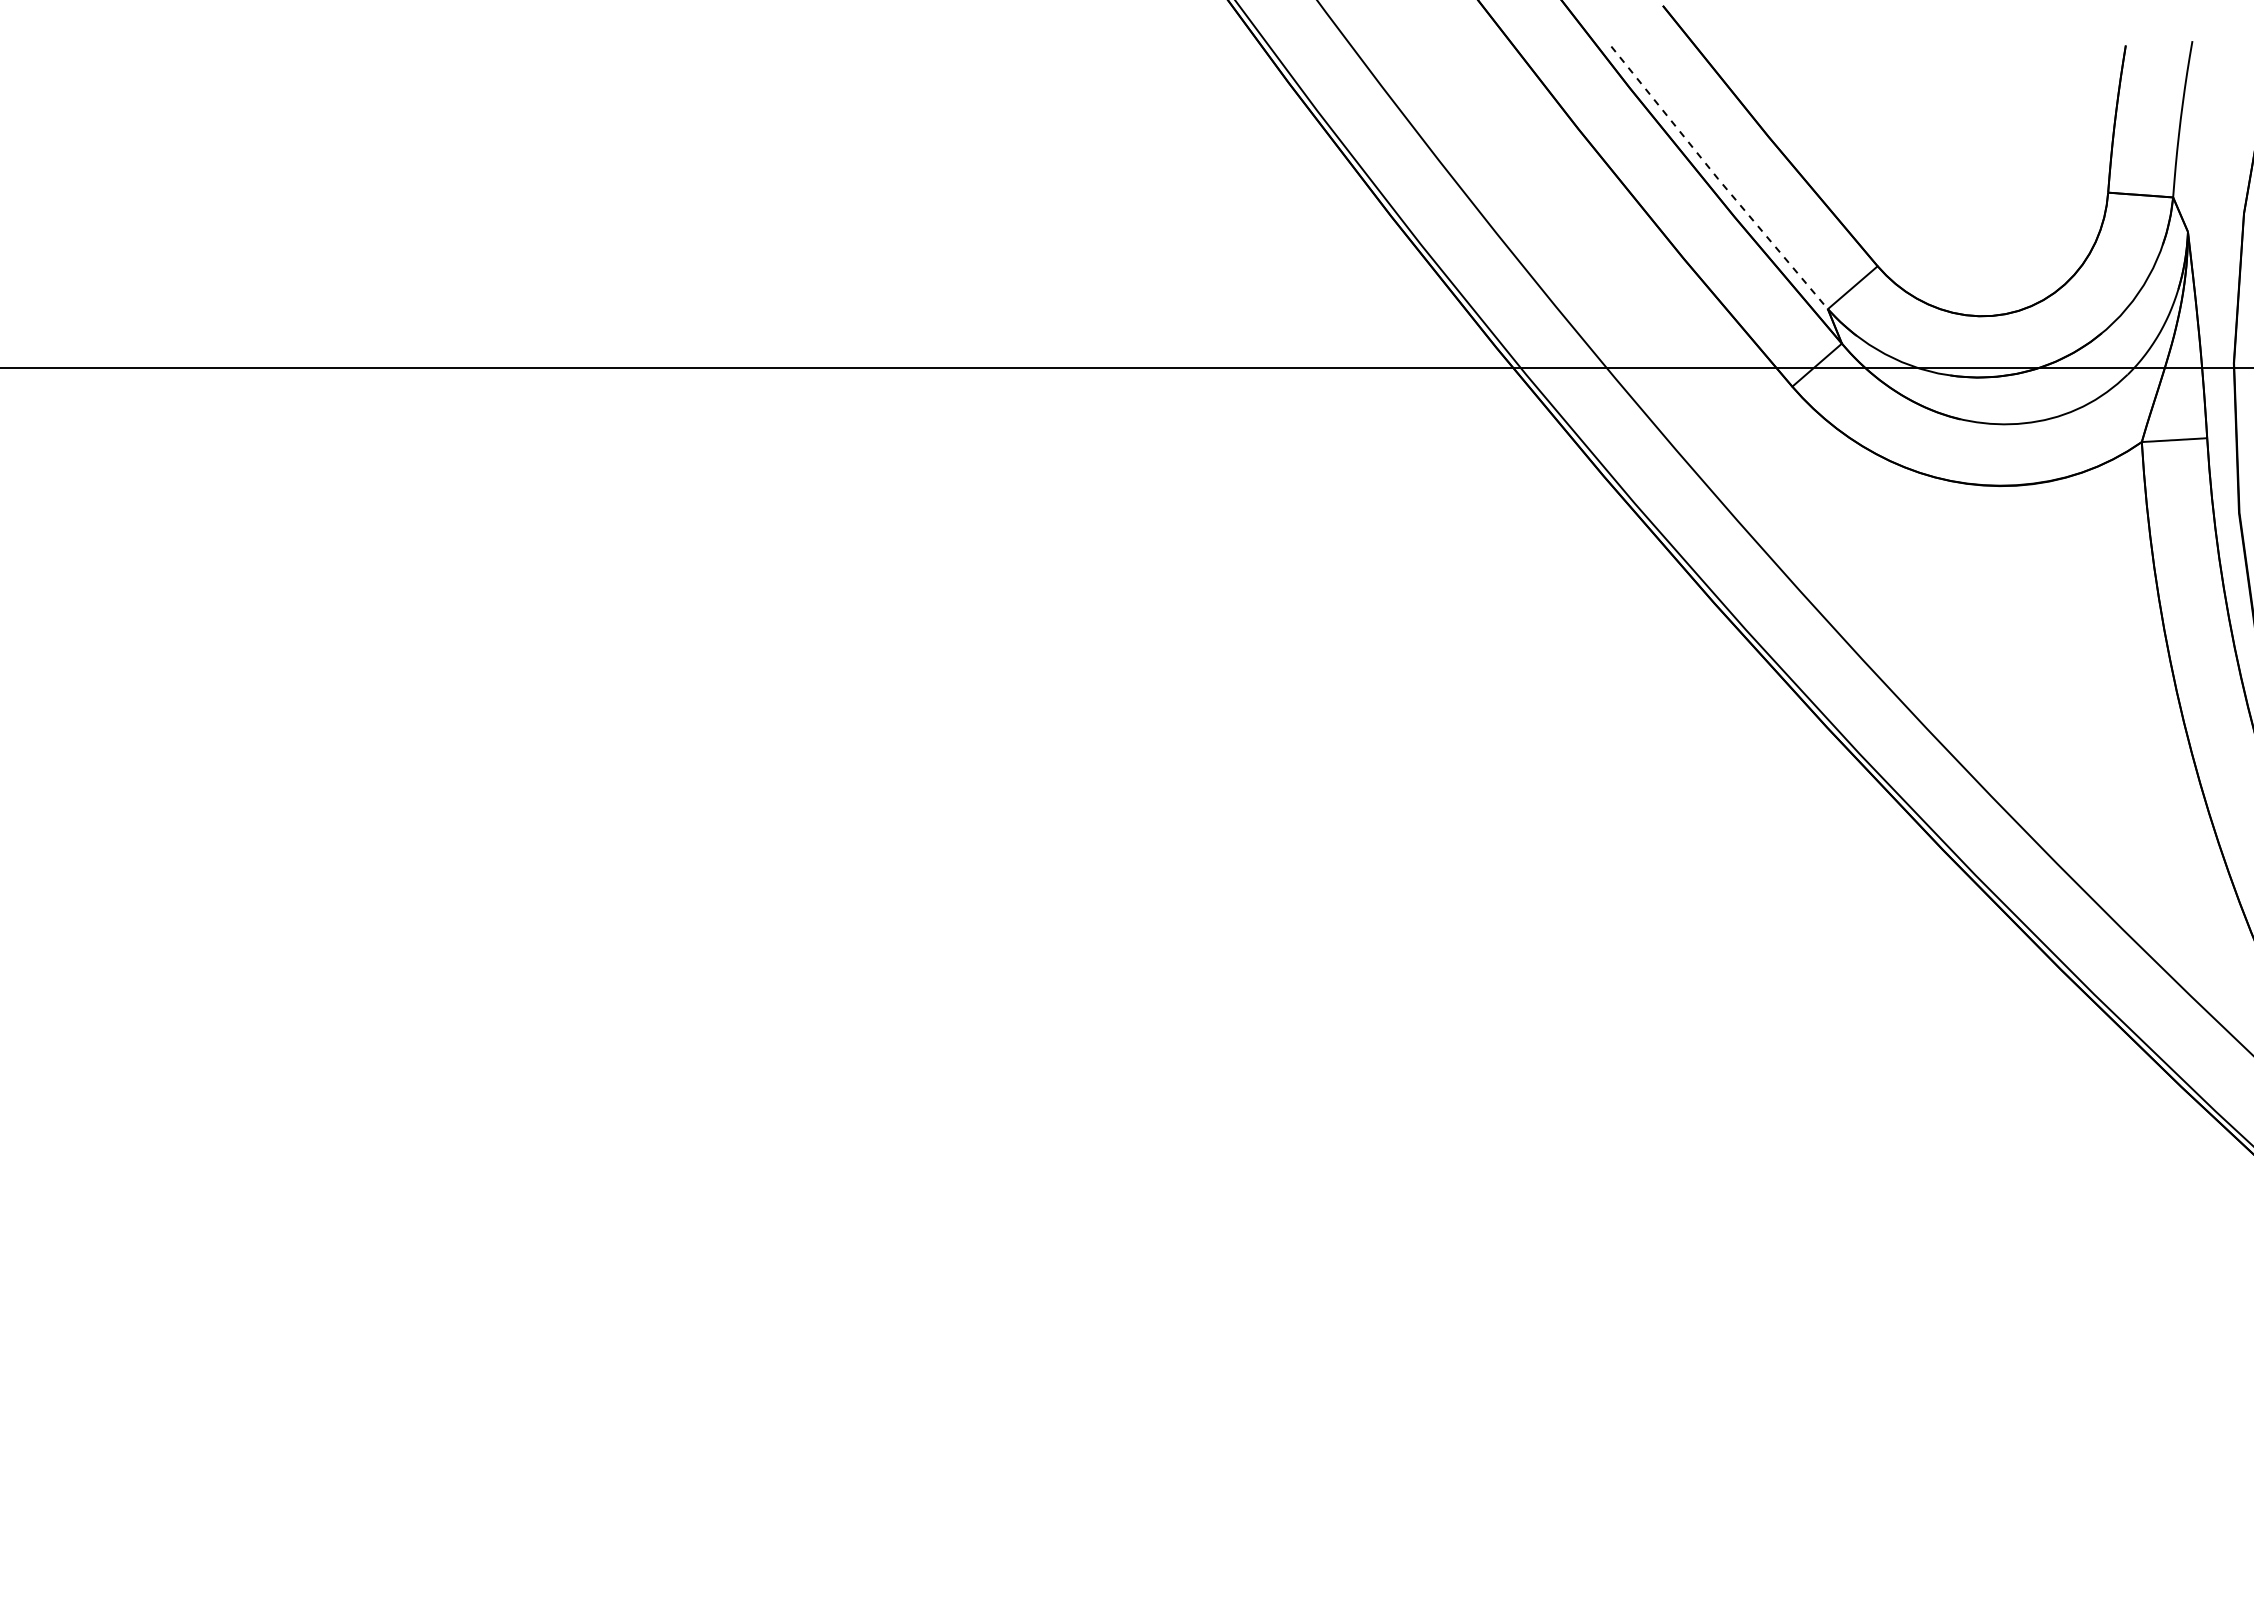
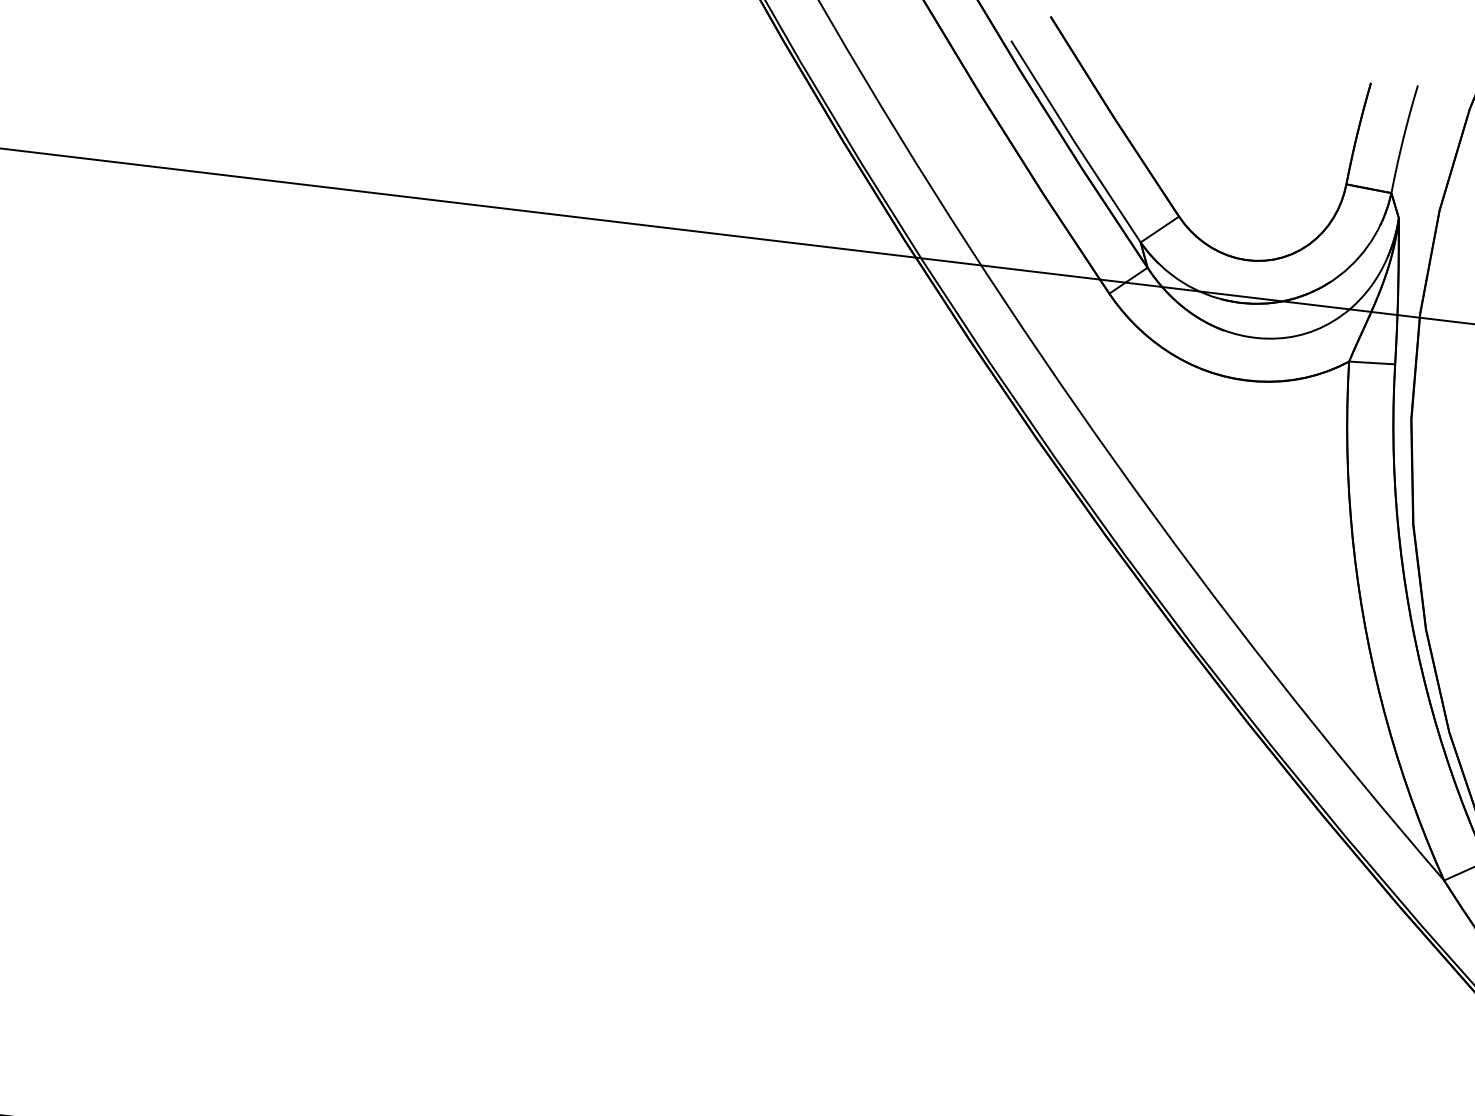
line: (1718, 179) -> (1074, 142), dashed -> solid

